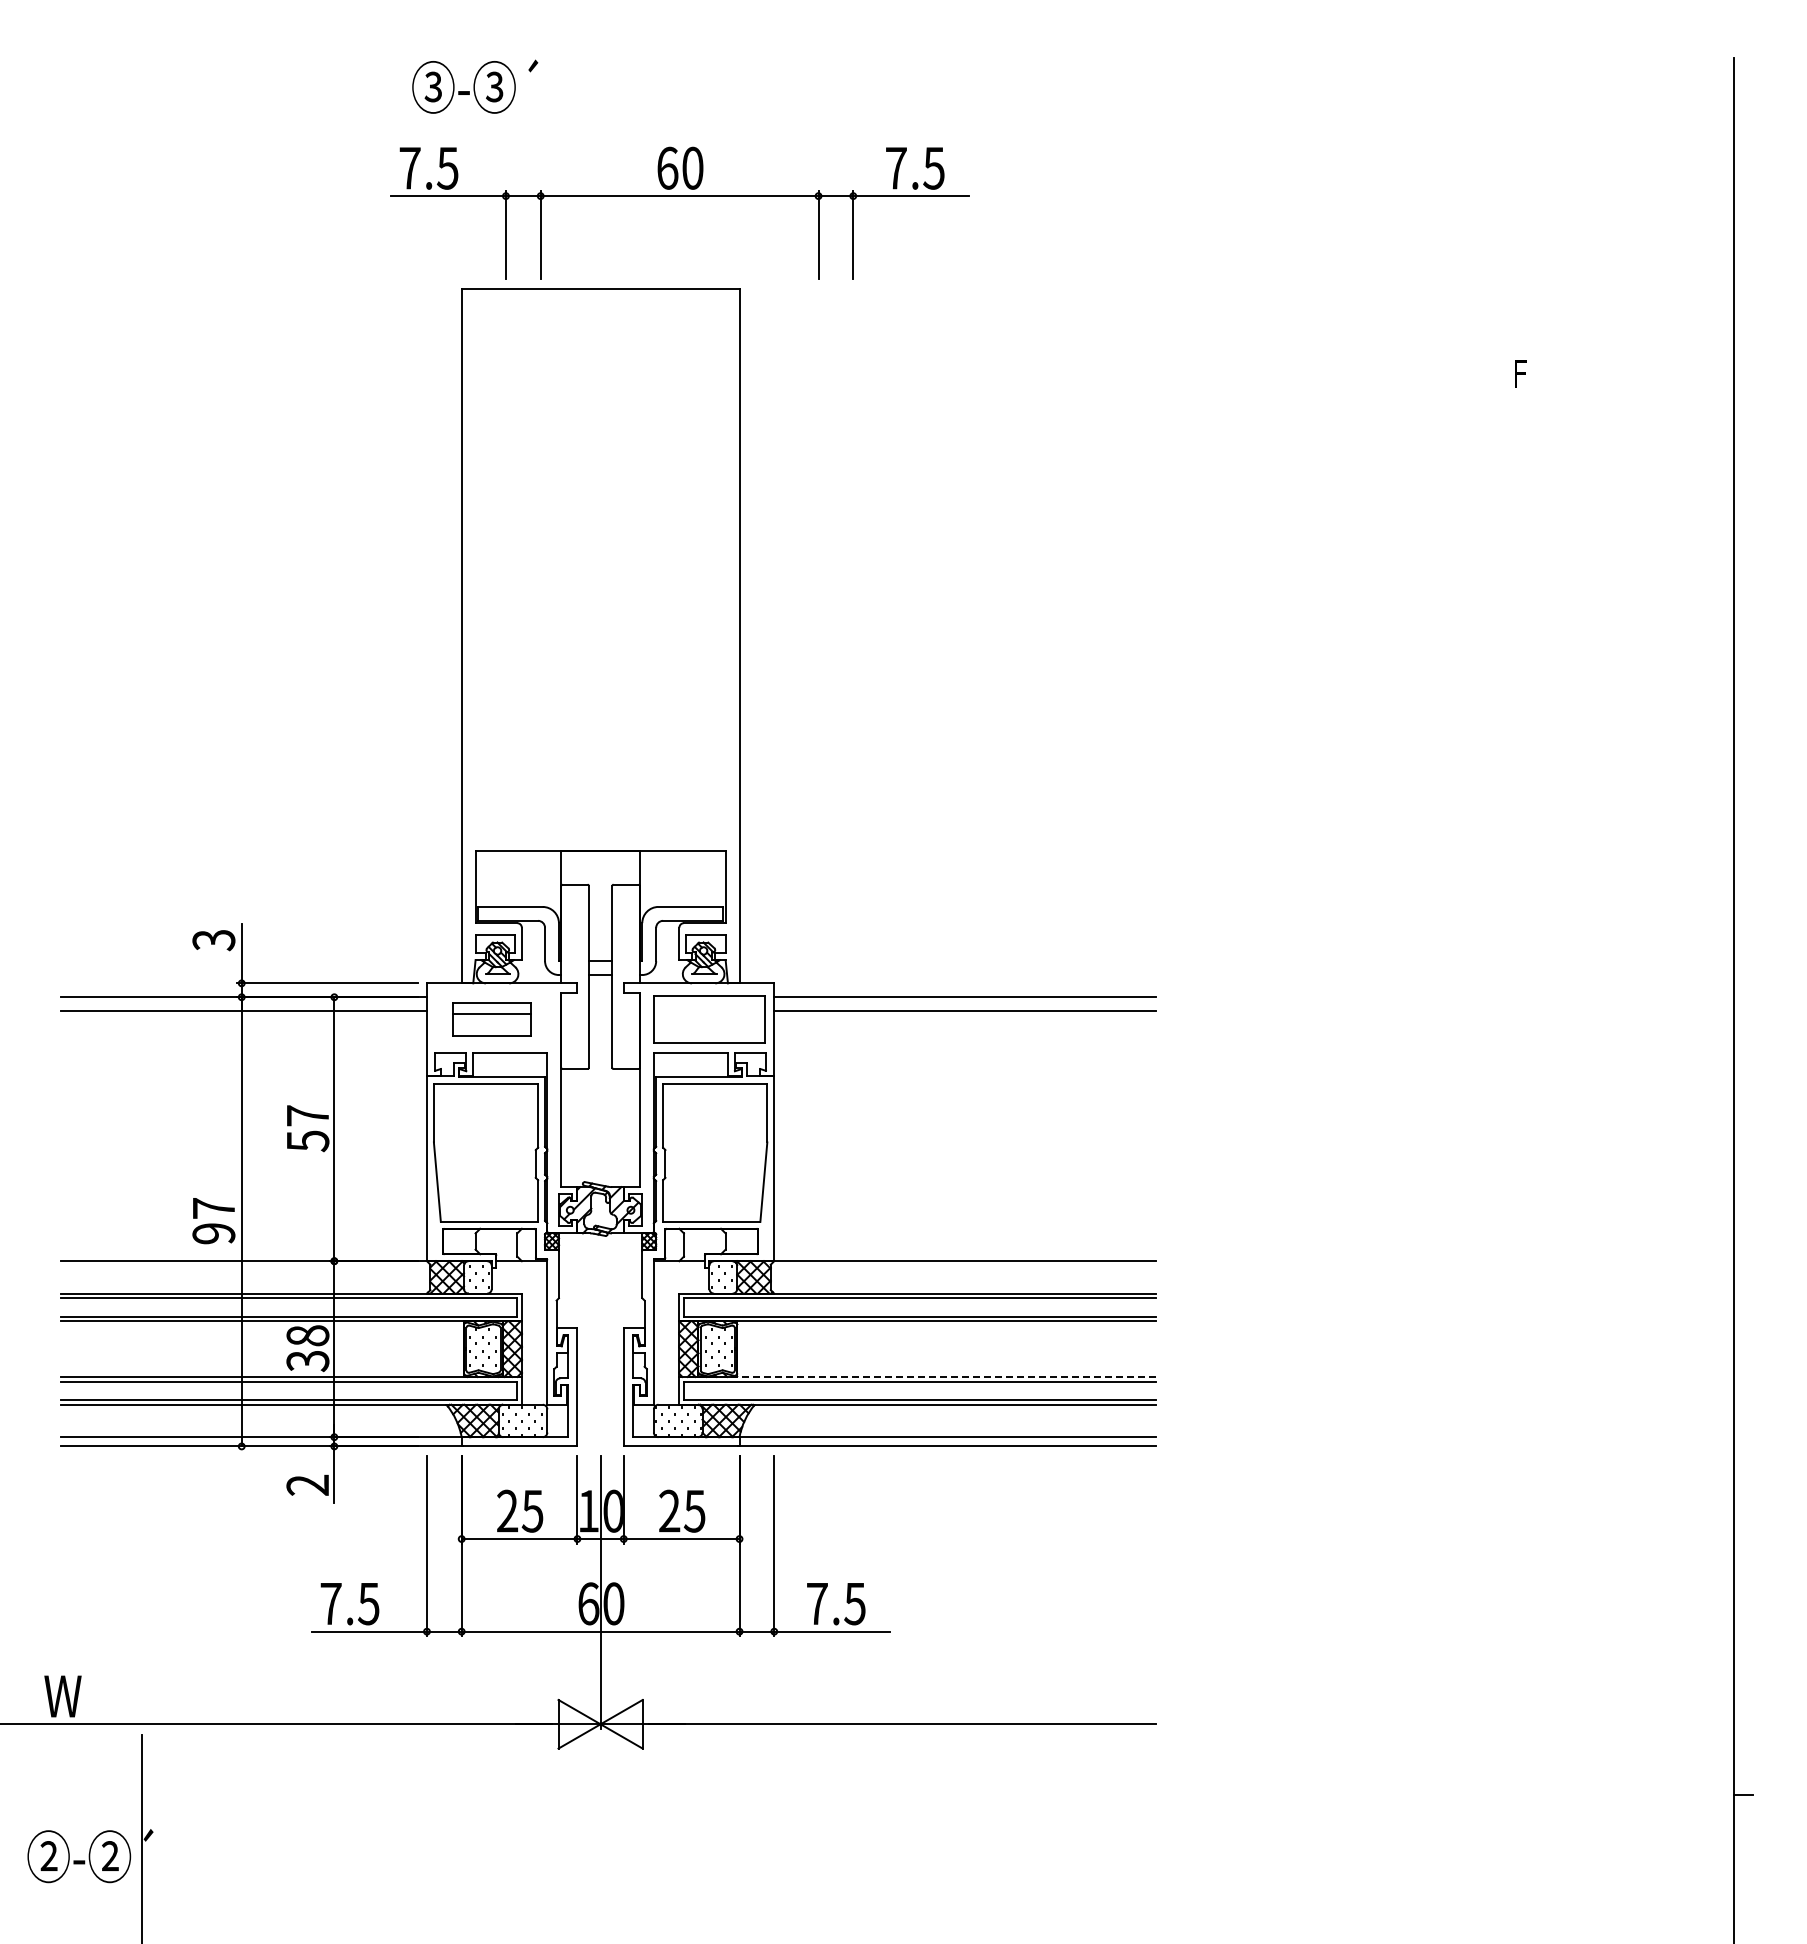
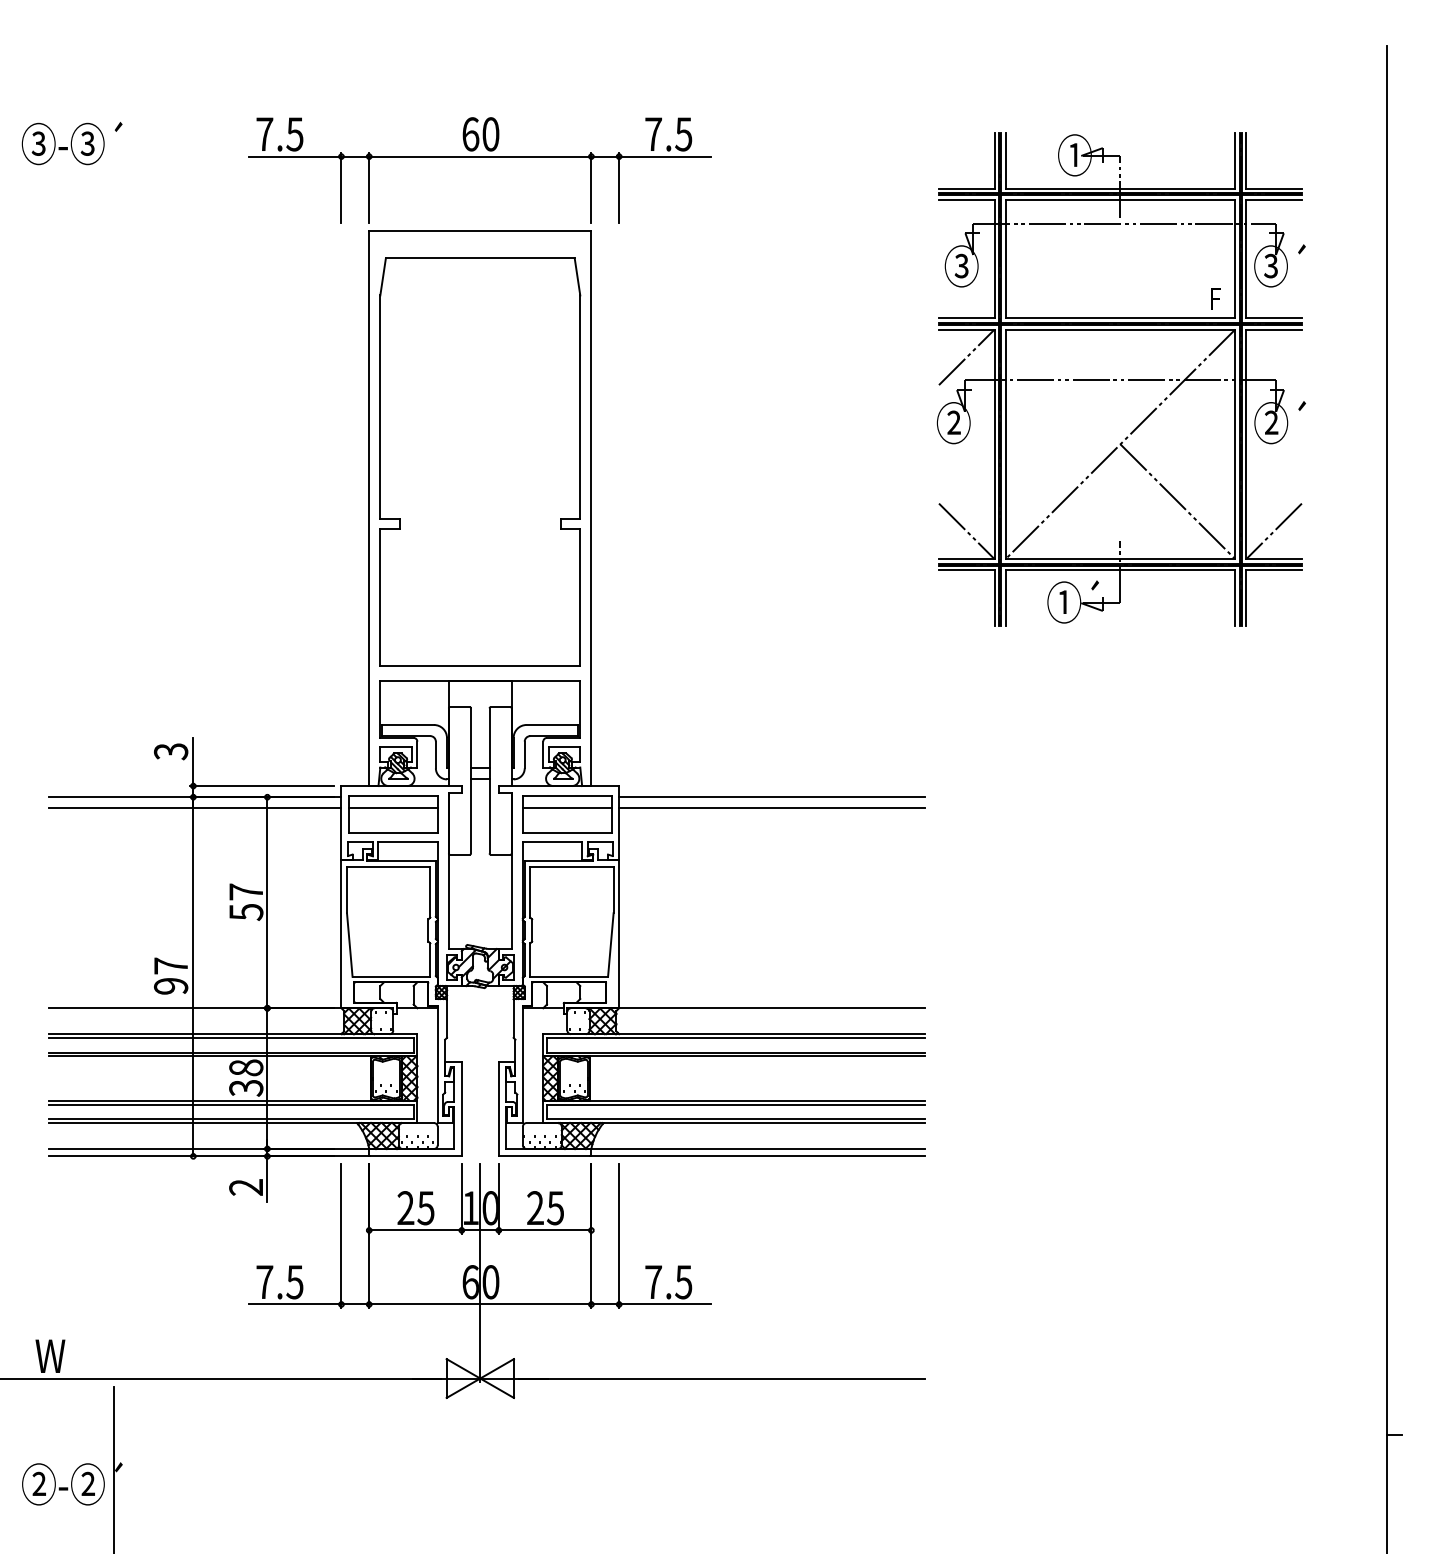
text: (475, 86) -> (72, 143), moved
part: (679, 196) -> (480, 156), moved
part: (1402, 474) -> (1121, 379), added
part: (600, 577) -> (480, 461), added
line: (709, 1011) -> (567, 808), added
part: (491, 1019) -> (393, 814), size x1.43
line: (917, 1376) -> (733, 1100), dashed -> solid

